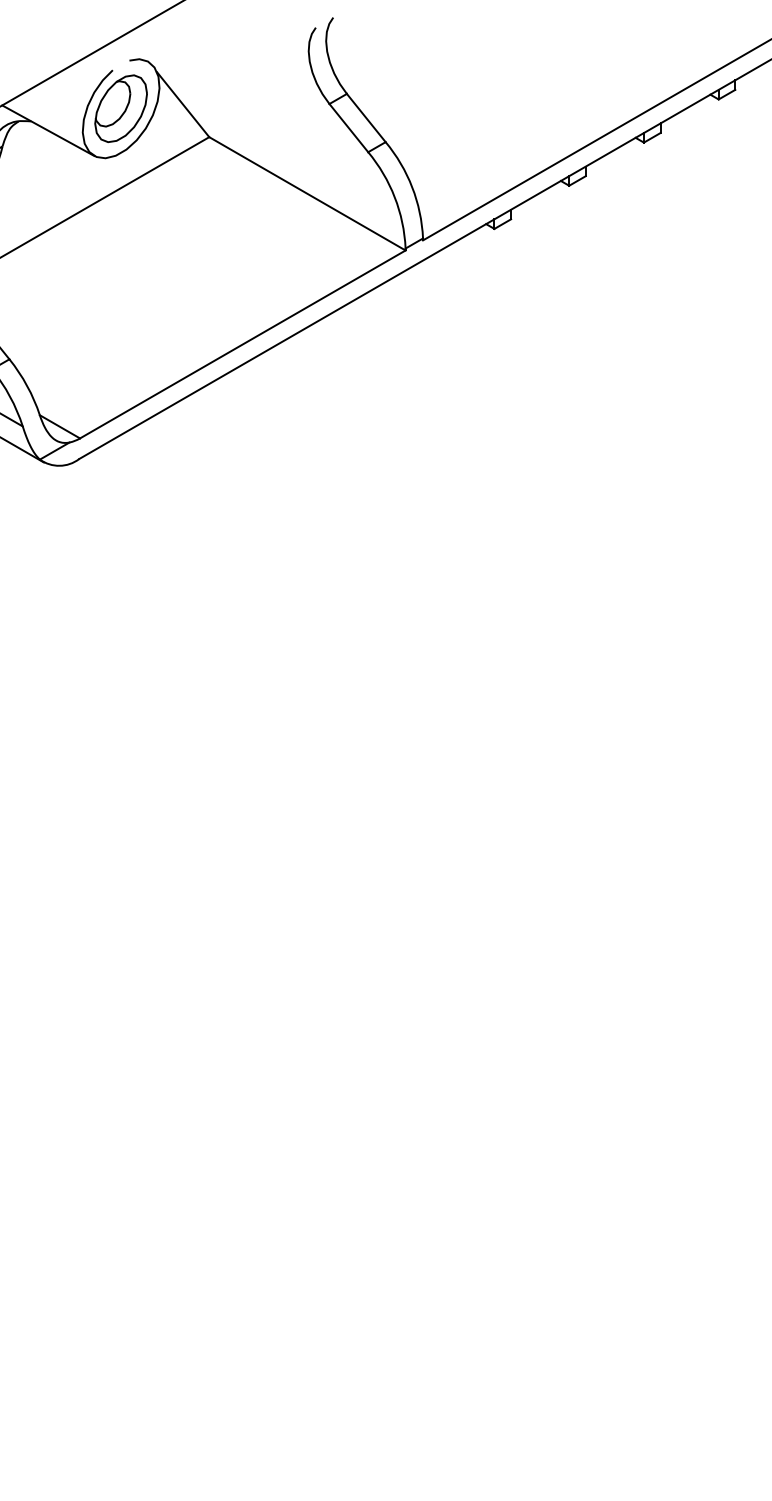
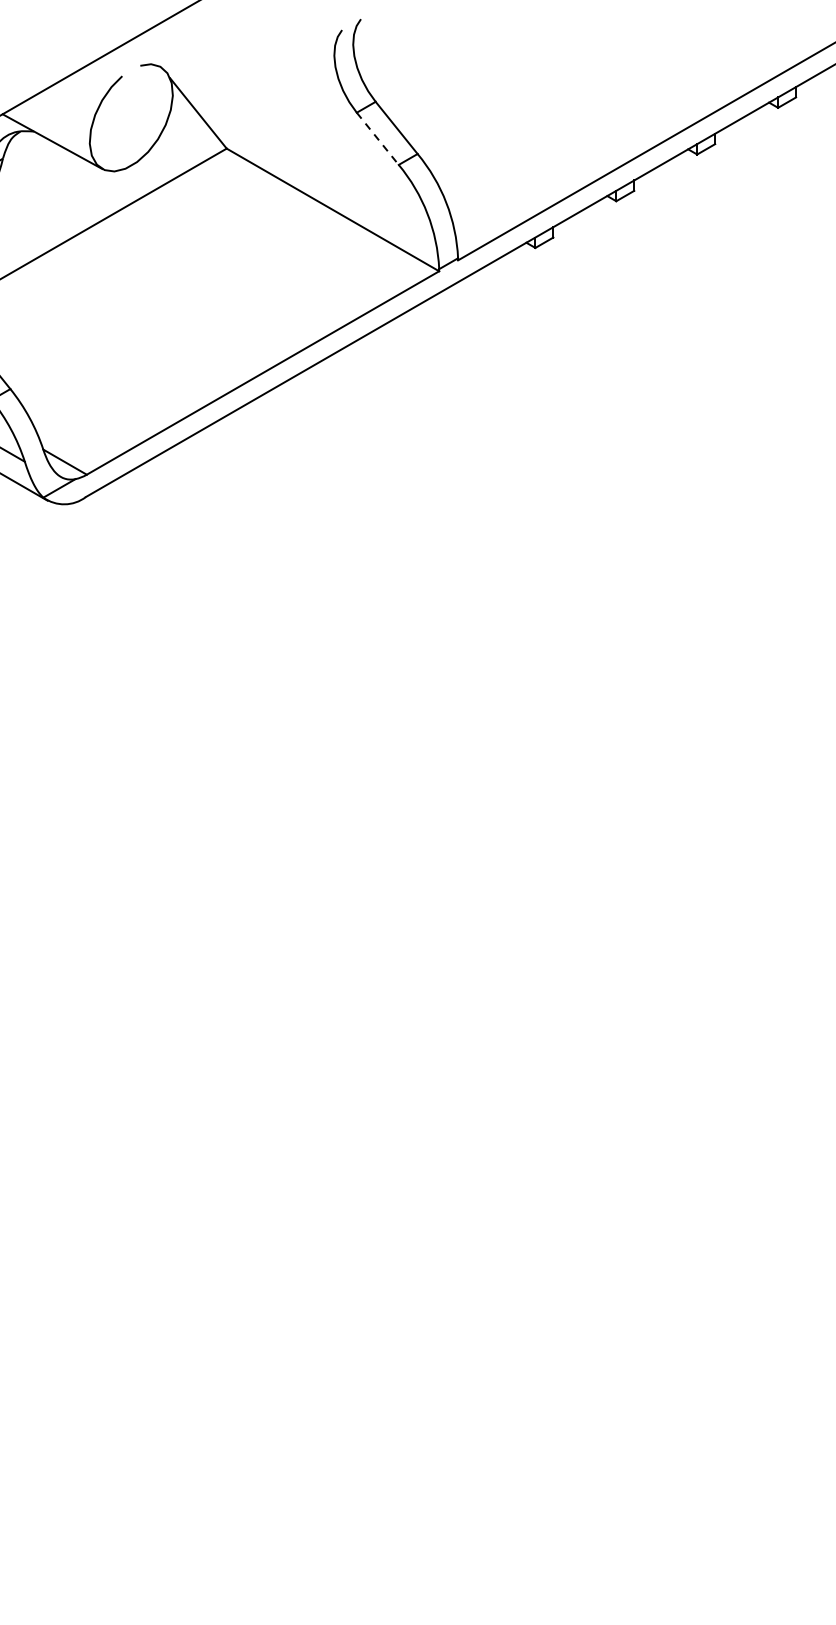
part: (120, 108) -> (130, 117), removed
line: (348, 128) -> (377, 139), solid -> dashed

